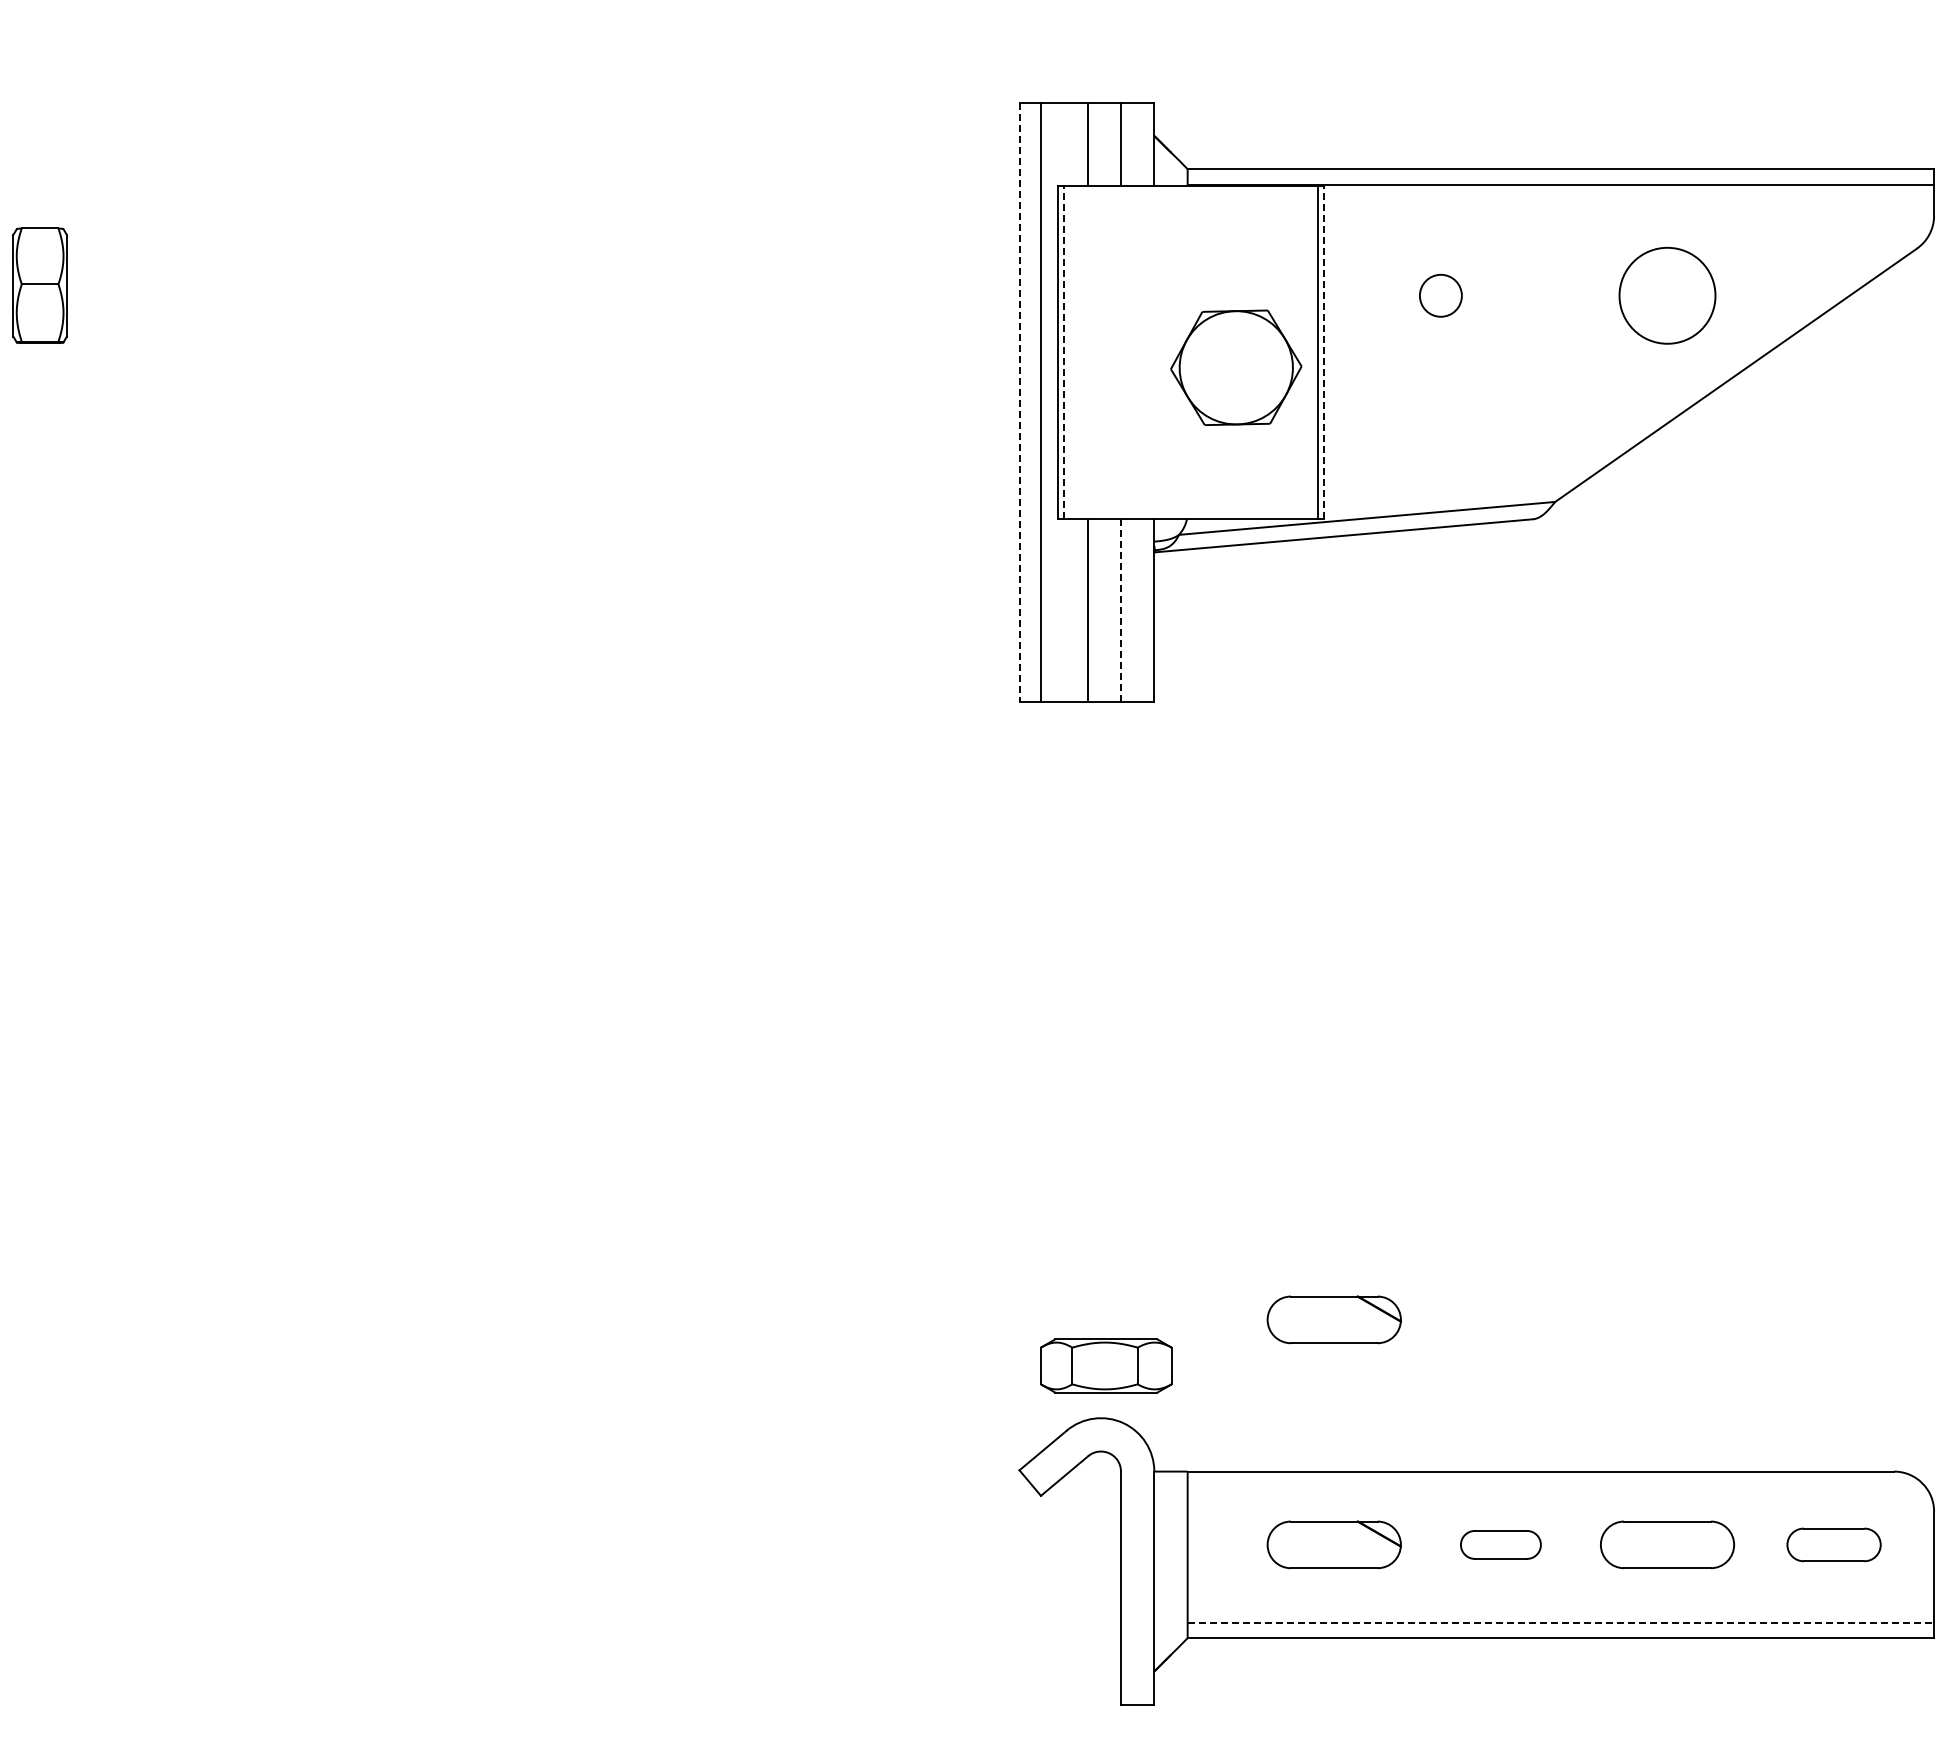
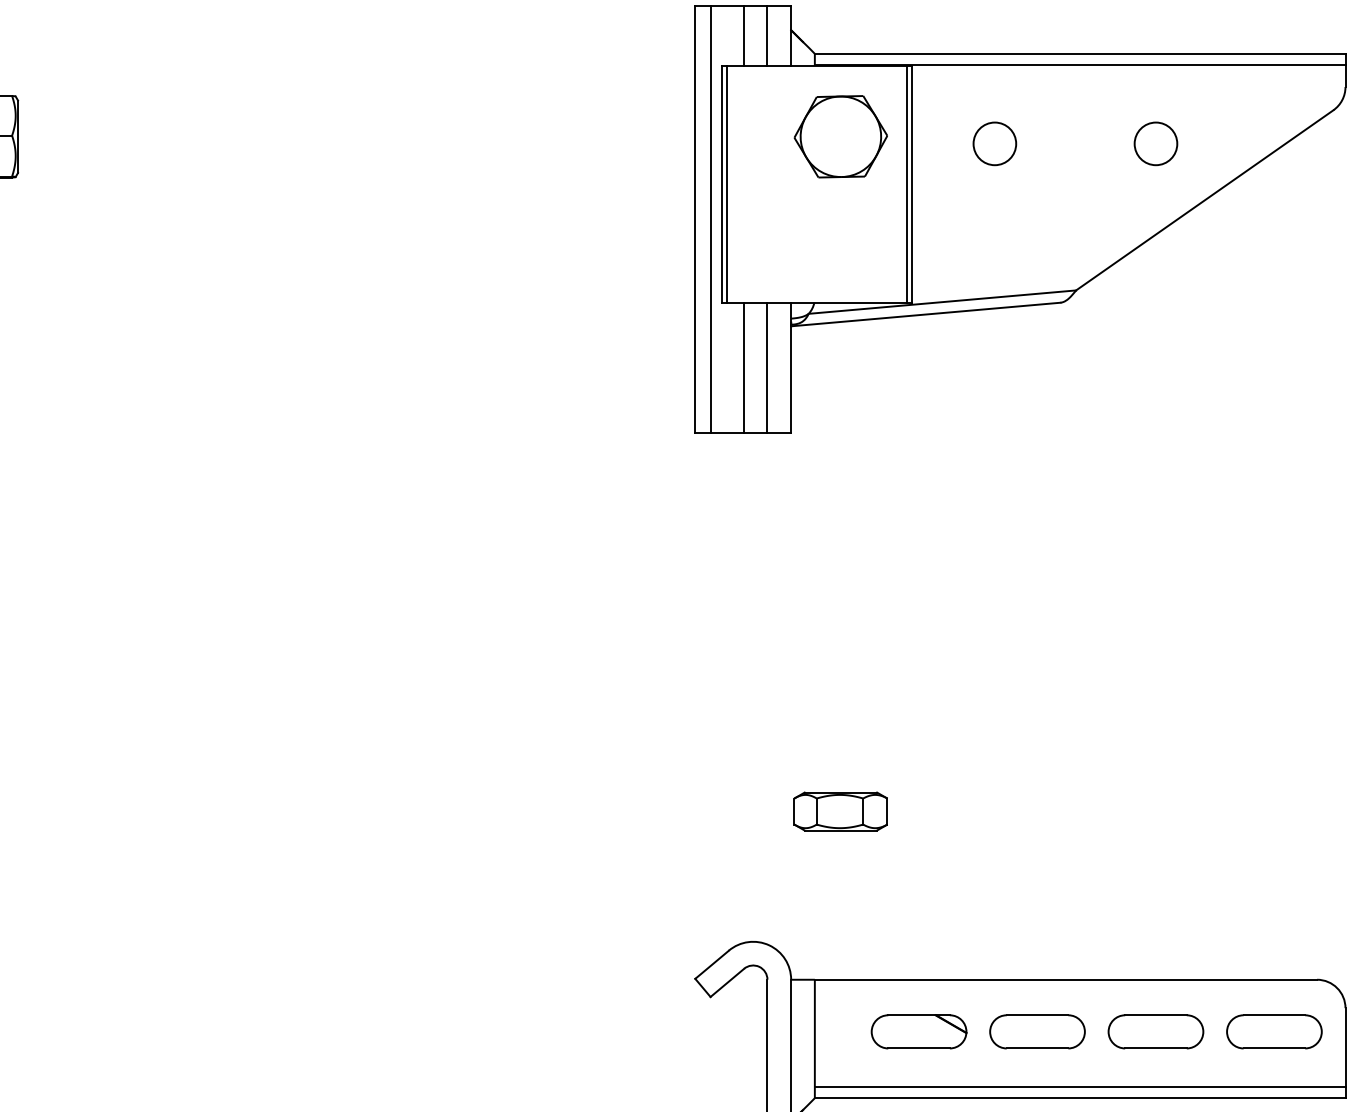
circle: (1440, 295) -> (994, 143), size x1.43
circle: (1667, 295) -> (1155, 143), size x0.62
line: (1064, 352) -> (727, 184), dashed -> solid
line: (1324, 352) -> (912, 184), dashed -> solid
part: (1236, 367) -> (841, 136), moved
line: (1019, 402) -> (695, 219), dashed -> solid
line: (1121, 610) -> (767, 367), dashed -> solid
part: (1333, 1319) -> (918, 871), removed
part: (1106, 1365) -> (841, 811), moved
part: (1500, 1544) -> (1037, 1031), size x1.67
part: (1833, 1544) -> (1273, 1031), size x1.43
line: (1561, 1622) -> (1080, 1087), dashed -> solid

